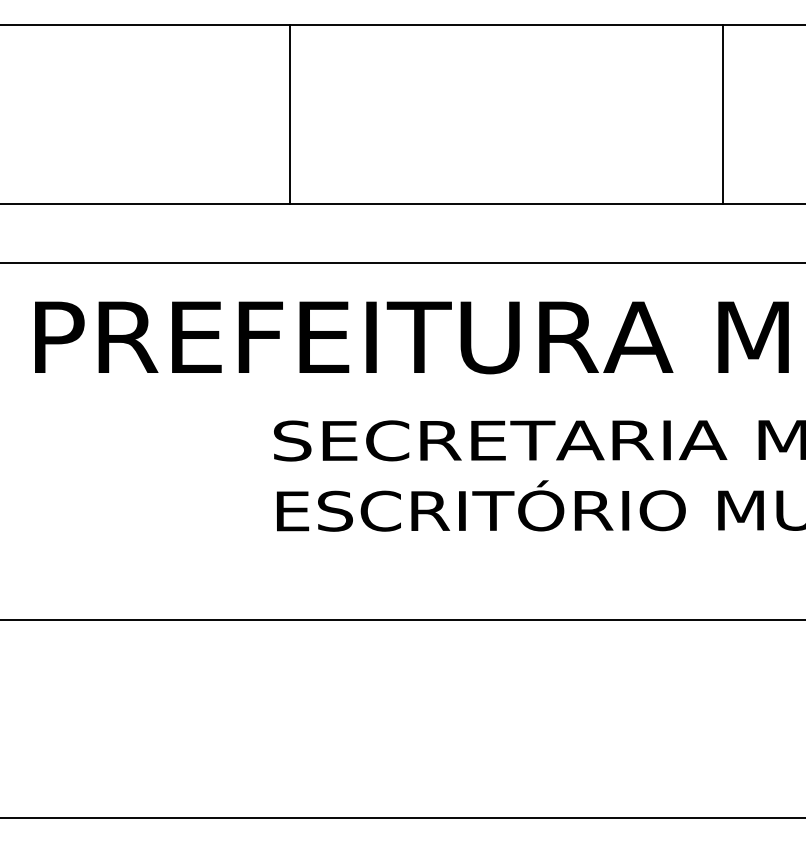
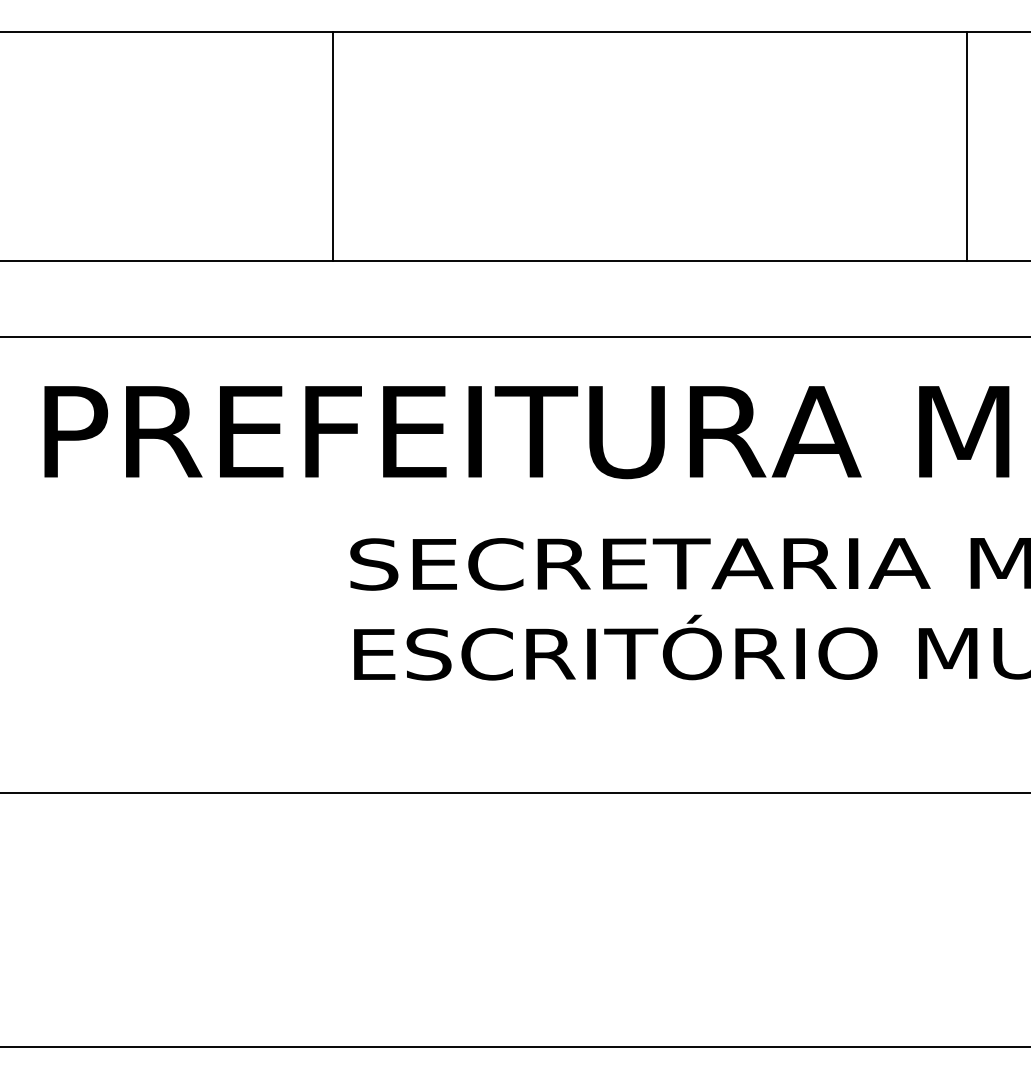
line: (289, 114) -> (333, 146), moved
line: (723, 114) -> (967, 146), moved

